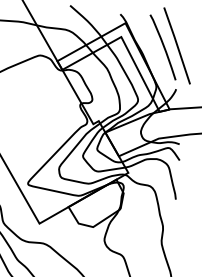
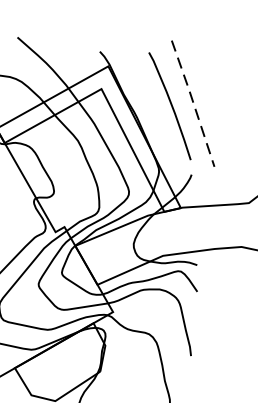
line: (177, 45) -> (193, 102), solid -> dashed

